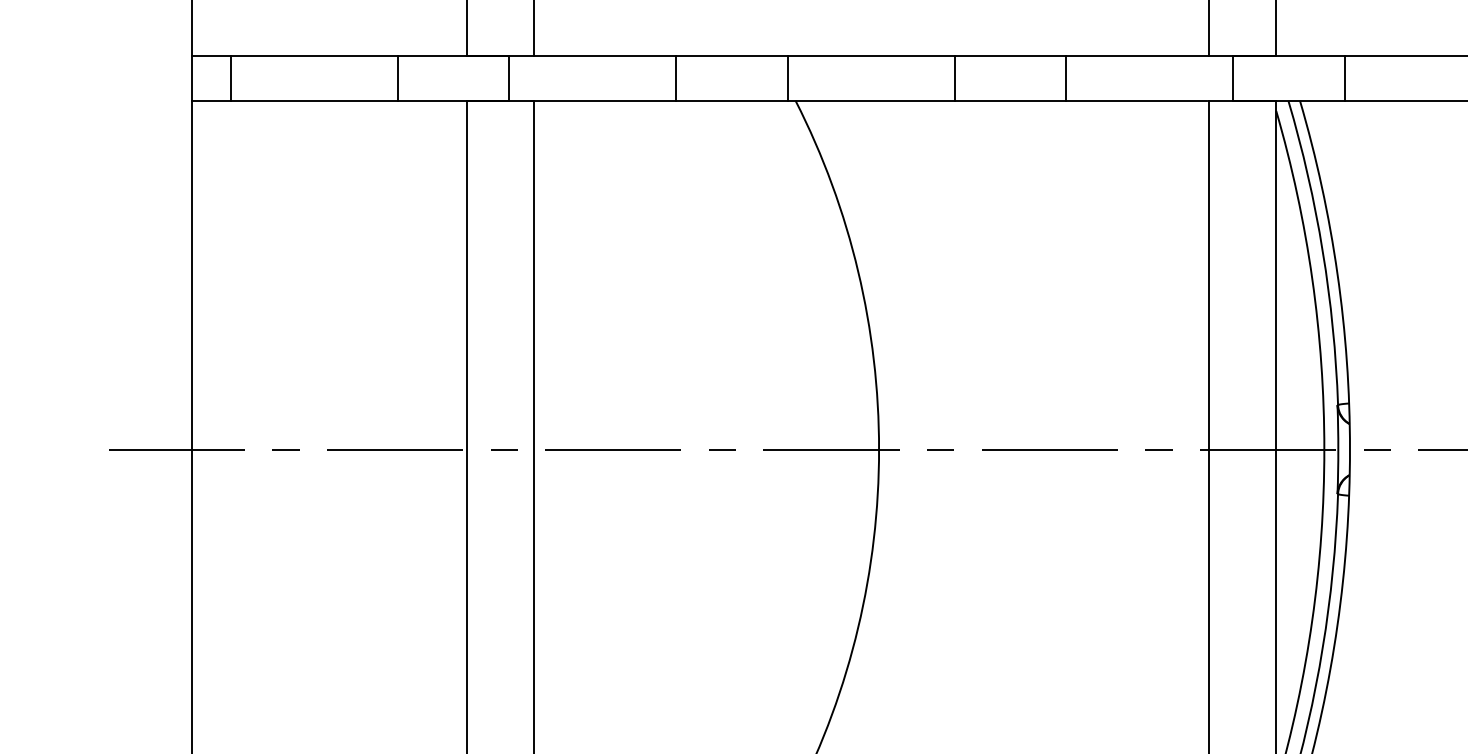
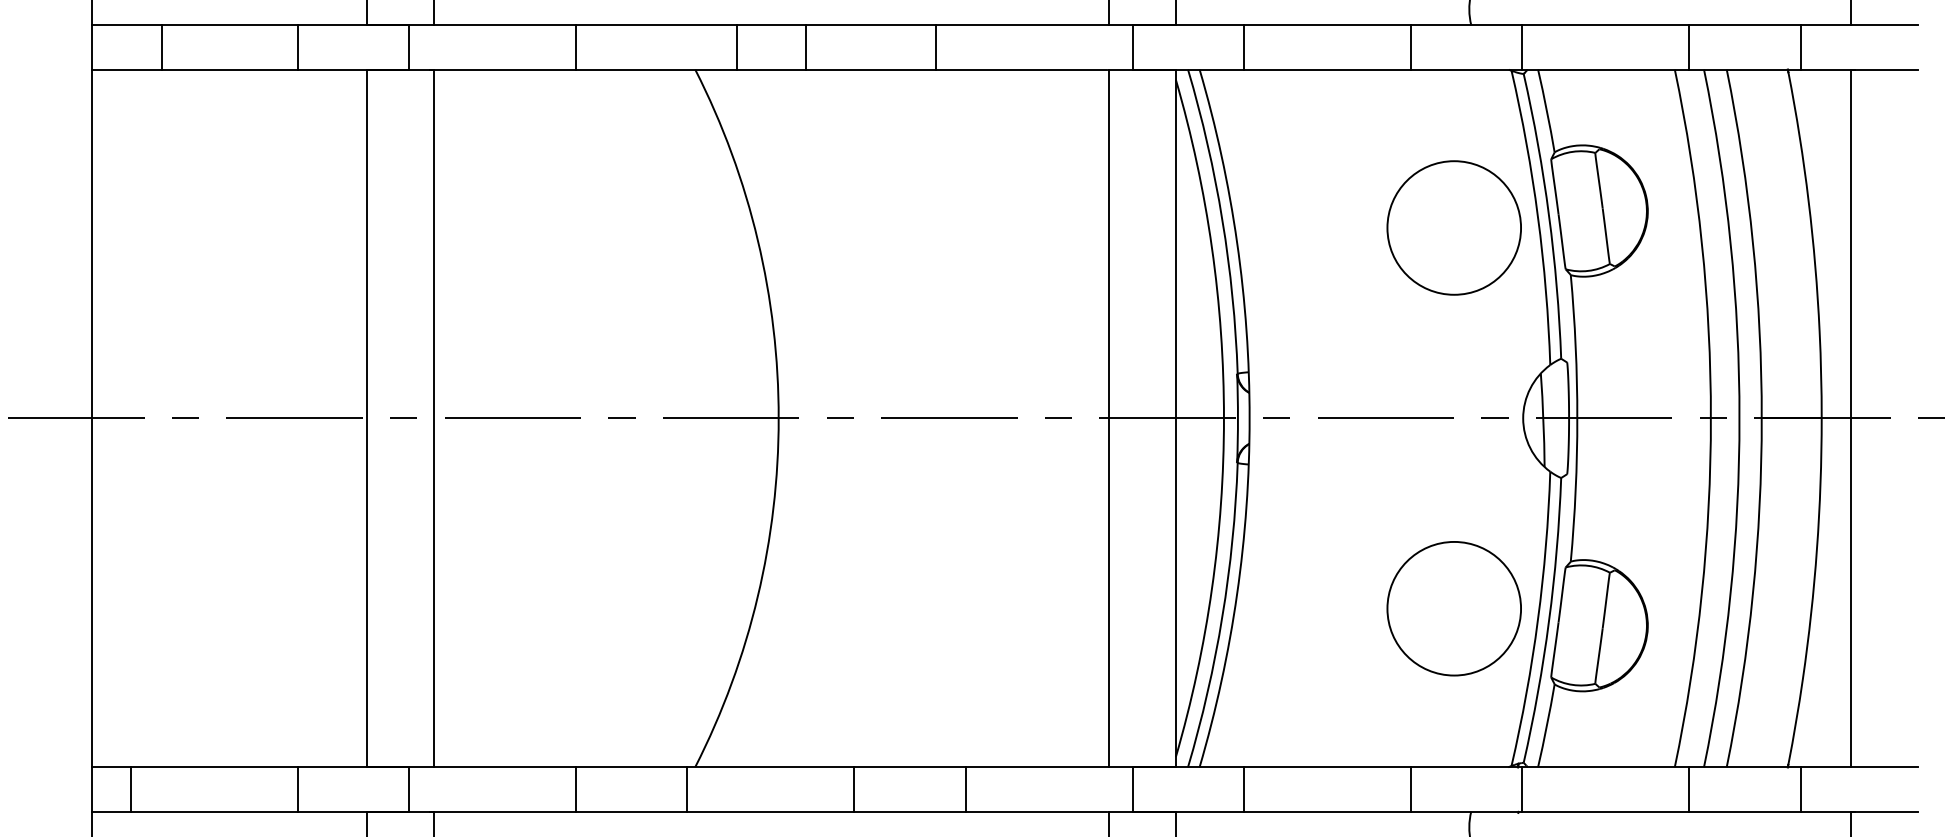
line: (230, 78) -> (161, 47), moved
line: (787, 78) -> (737, 47), moved
line: (954, 78) -> (806, 47), moved
line: (1065, 78) -> (935, 47), moved

